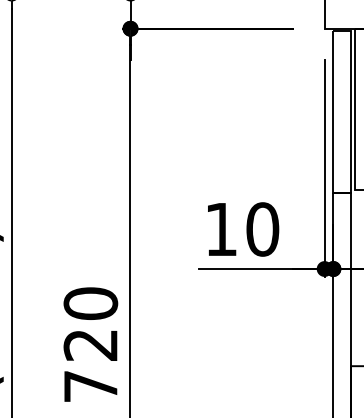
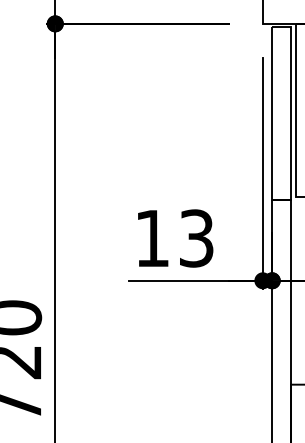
text: (262, 229) -> (196, 238), 10 -> 13

